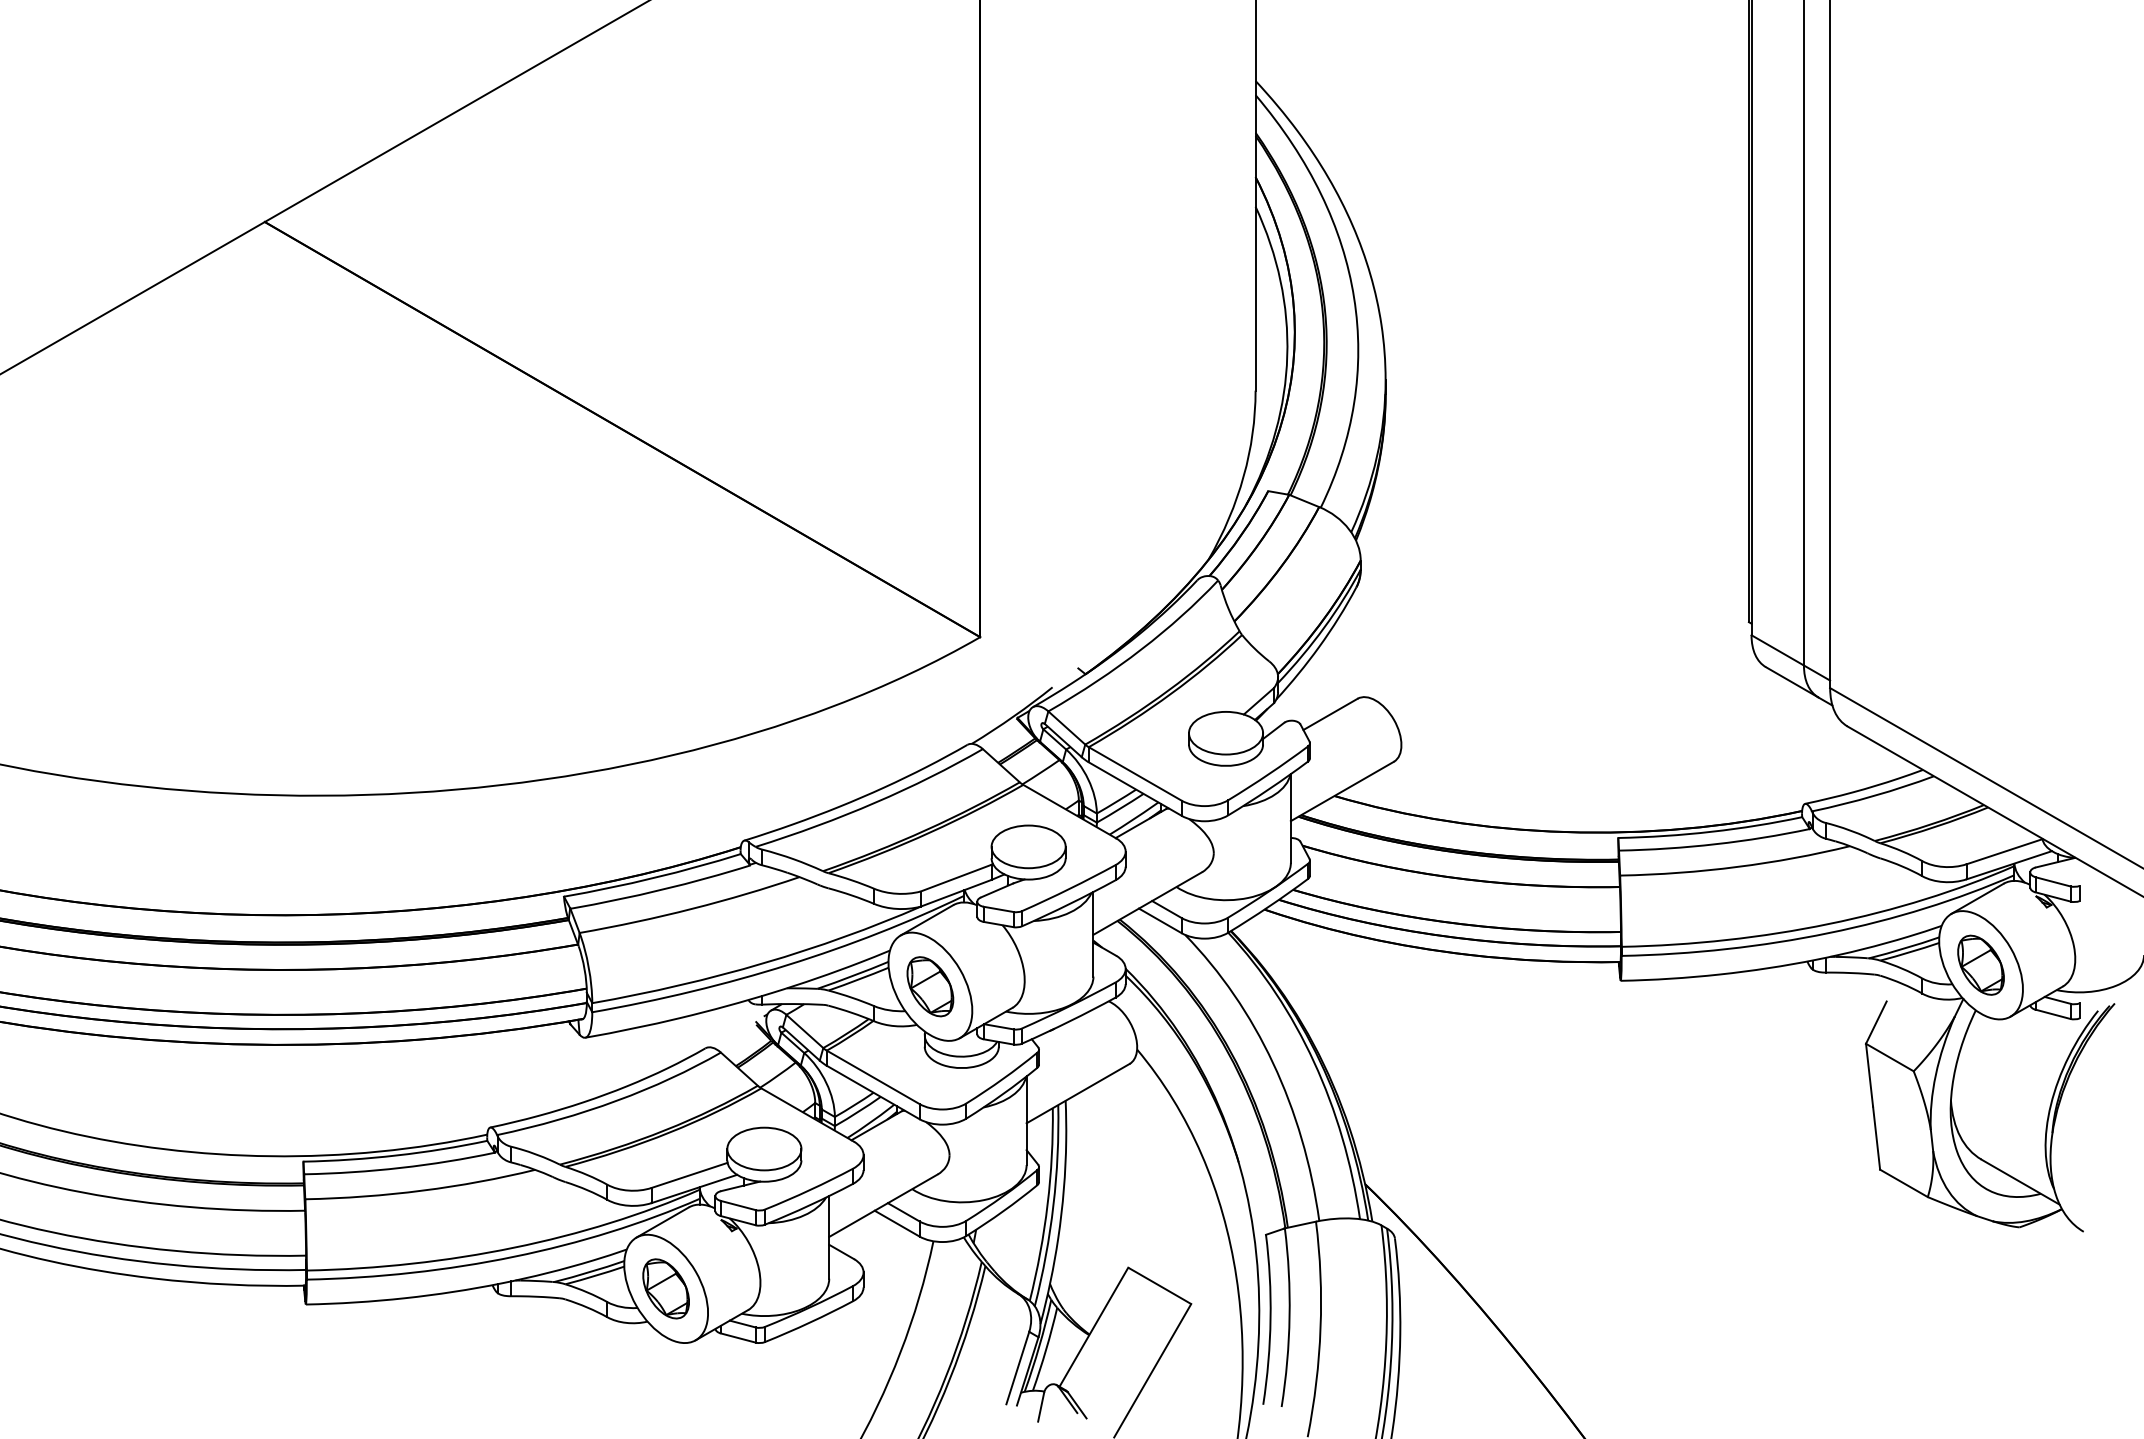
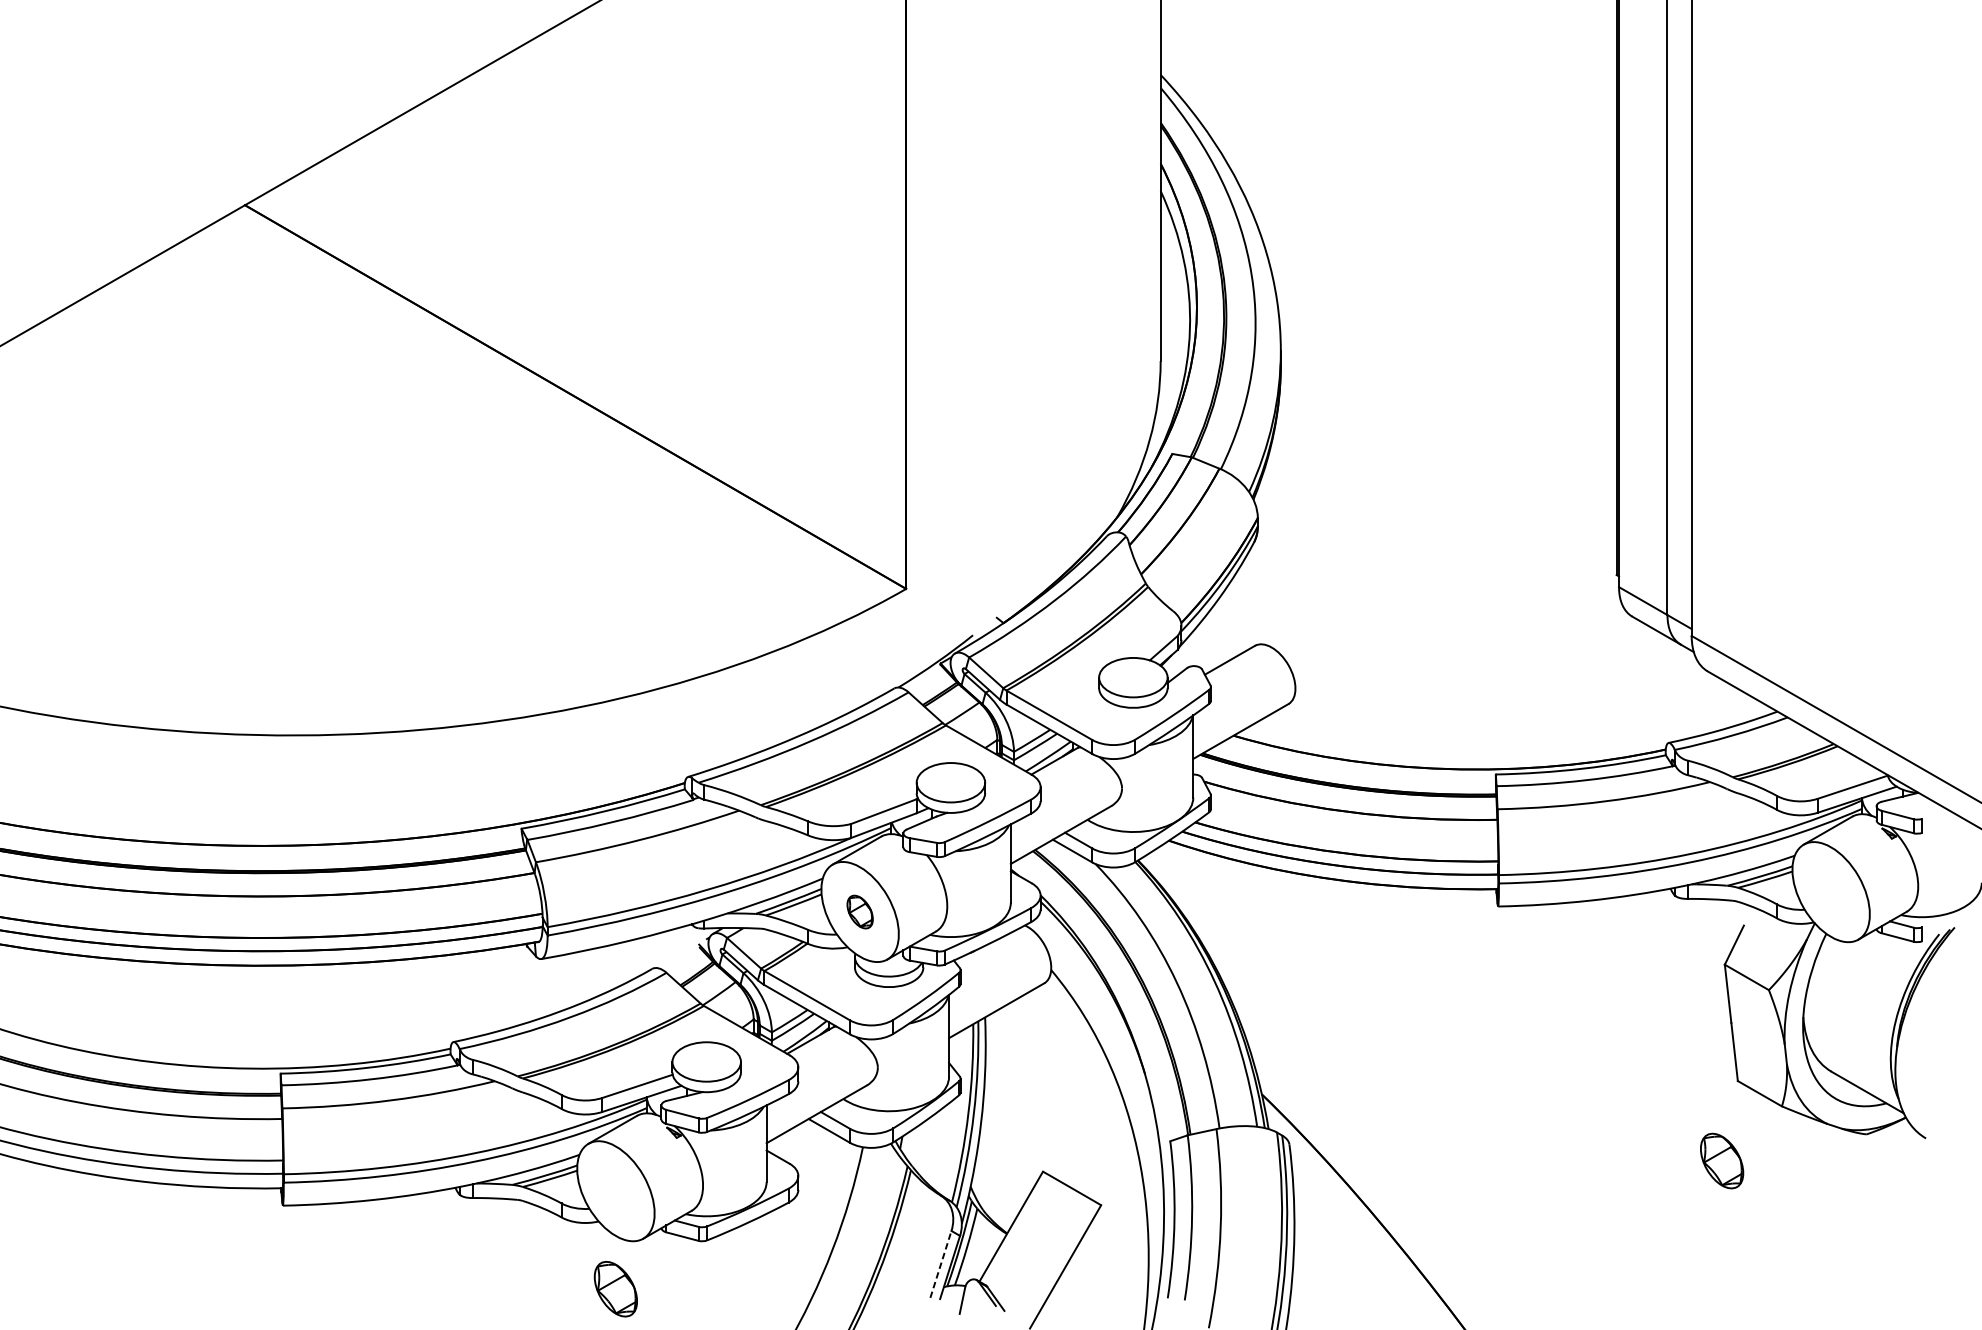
part: (1980, 964) -> (1721, 1160), moved
part: (930, 986) -> (860, 911), size x0.6
part: (665, 1288) -> (615, 1288), moved
line: (1017, 1368) -> (940, 1264), solid -> dashed

